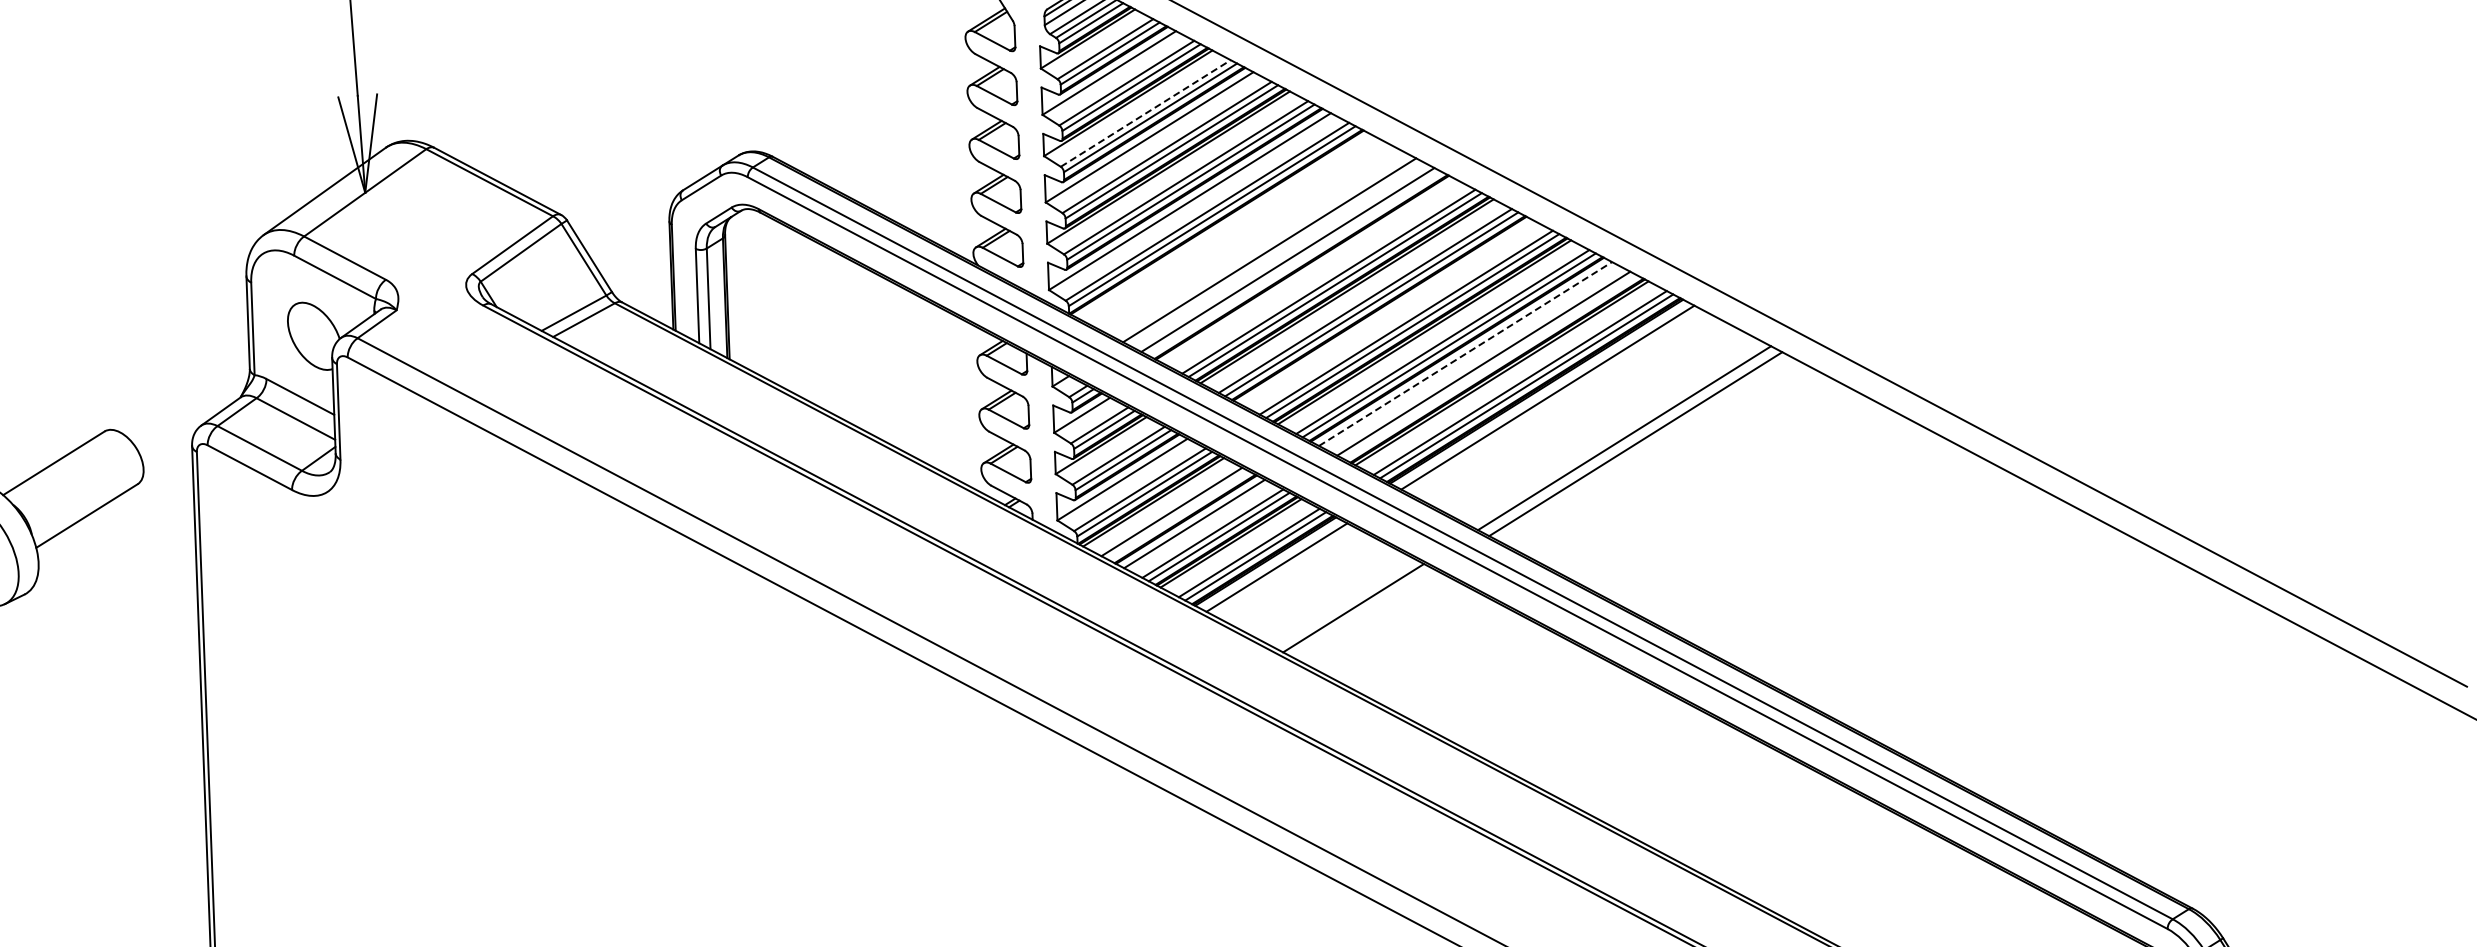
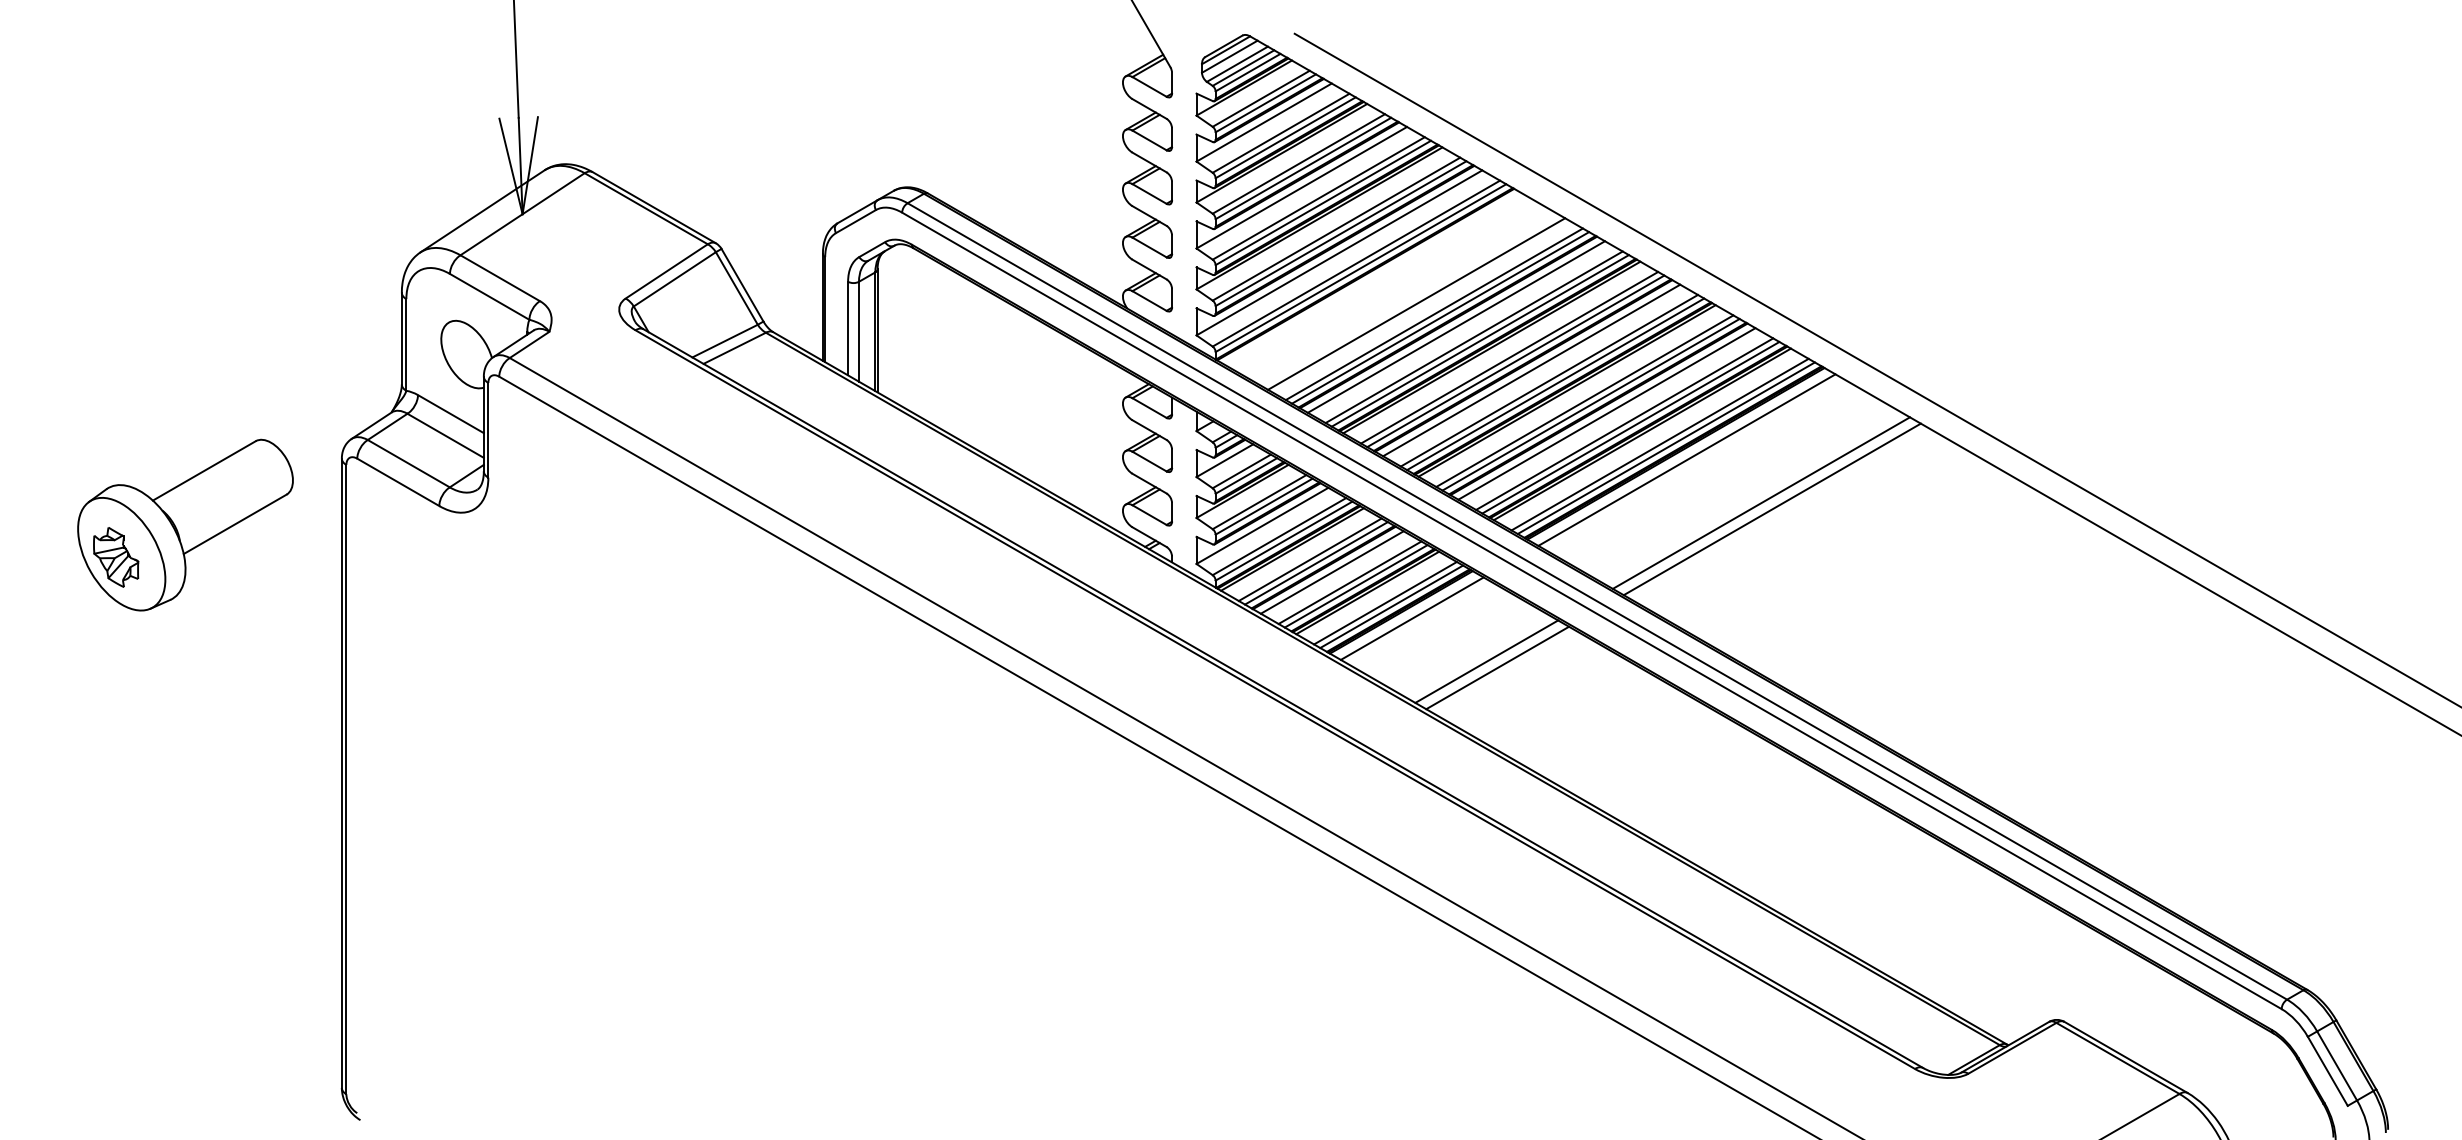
line: (1146, 112) -> (1299, 163), dashed -> solid
line: (1294, 262) -> (1440, 317), added
line: (1309, 271) -> (1455, 326), added
line: (1387, 313) -> (1531, 370), added
line: (1465, 353) -> (1606, 413), dashed -> solid
line: (1489, 366) -> (1630, 427), added
line: (1178, 515) -> (1316, 563), added
line: (1364, 613) -> (1497, 667), added

